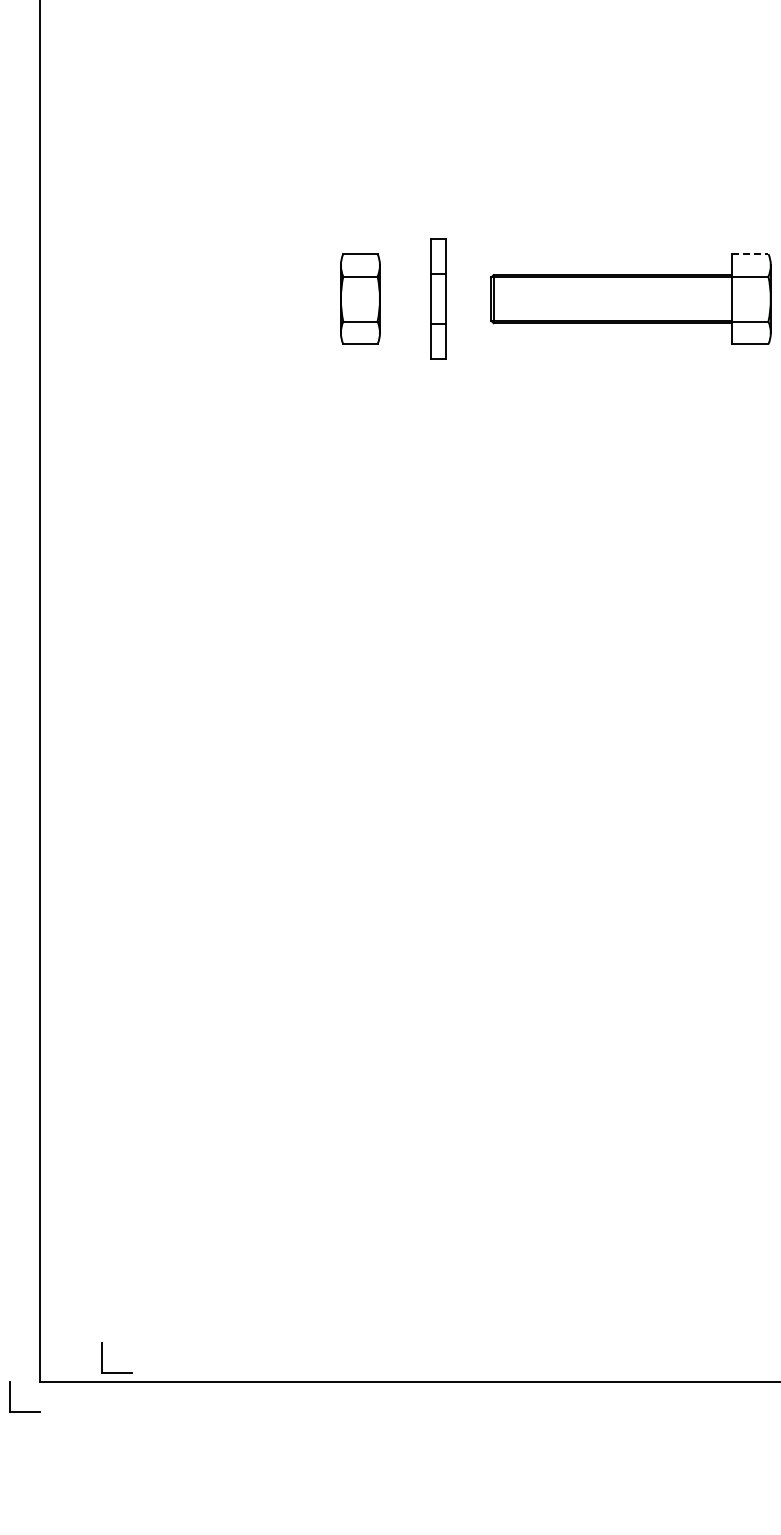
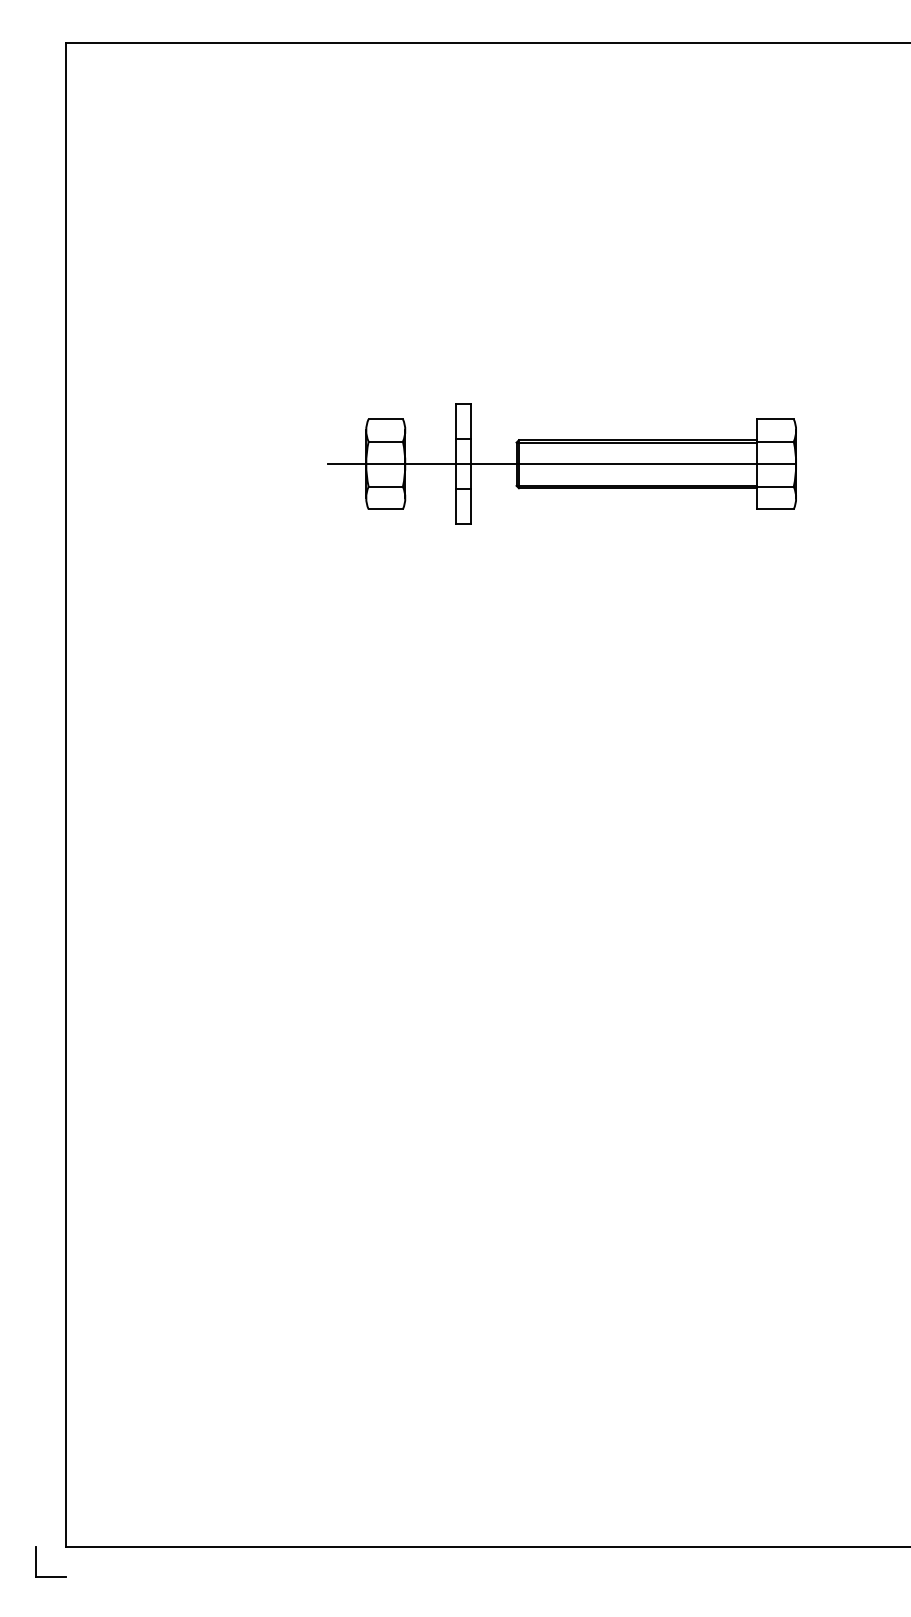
line: (750, 254) -> (775, 419), dashed -> solid
line: (536, 299) -> (561, 464), added
part: (103, 1357) -> (128, 1522), removed

